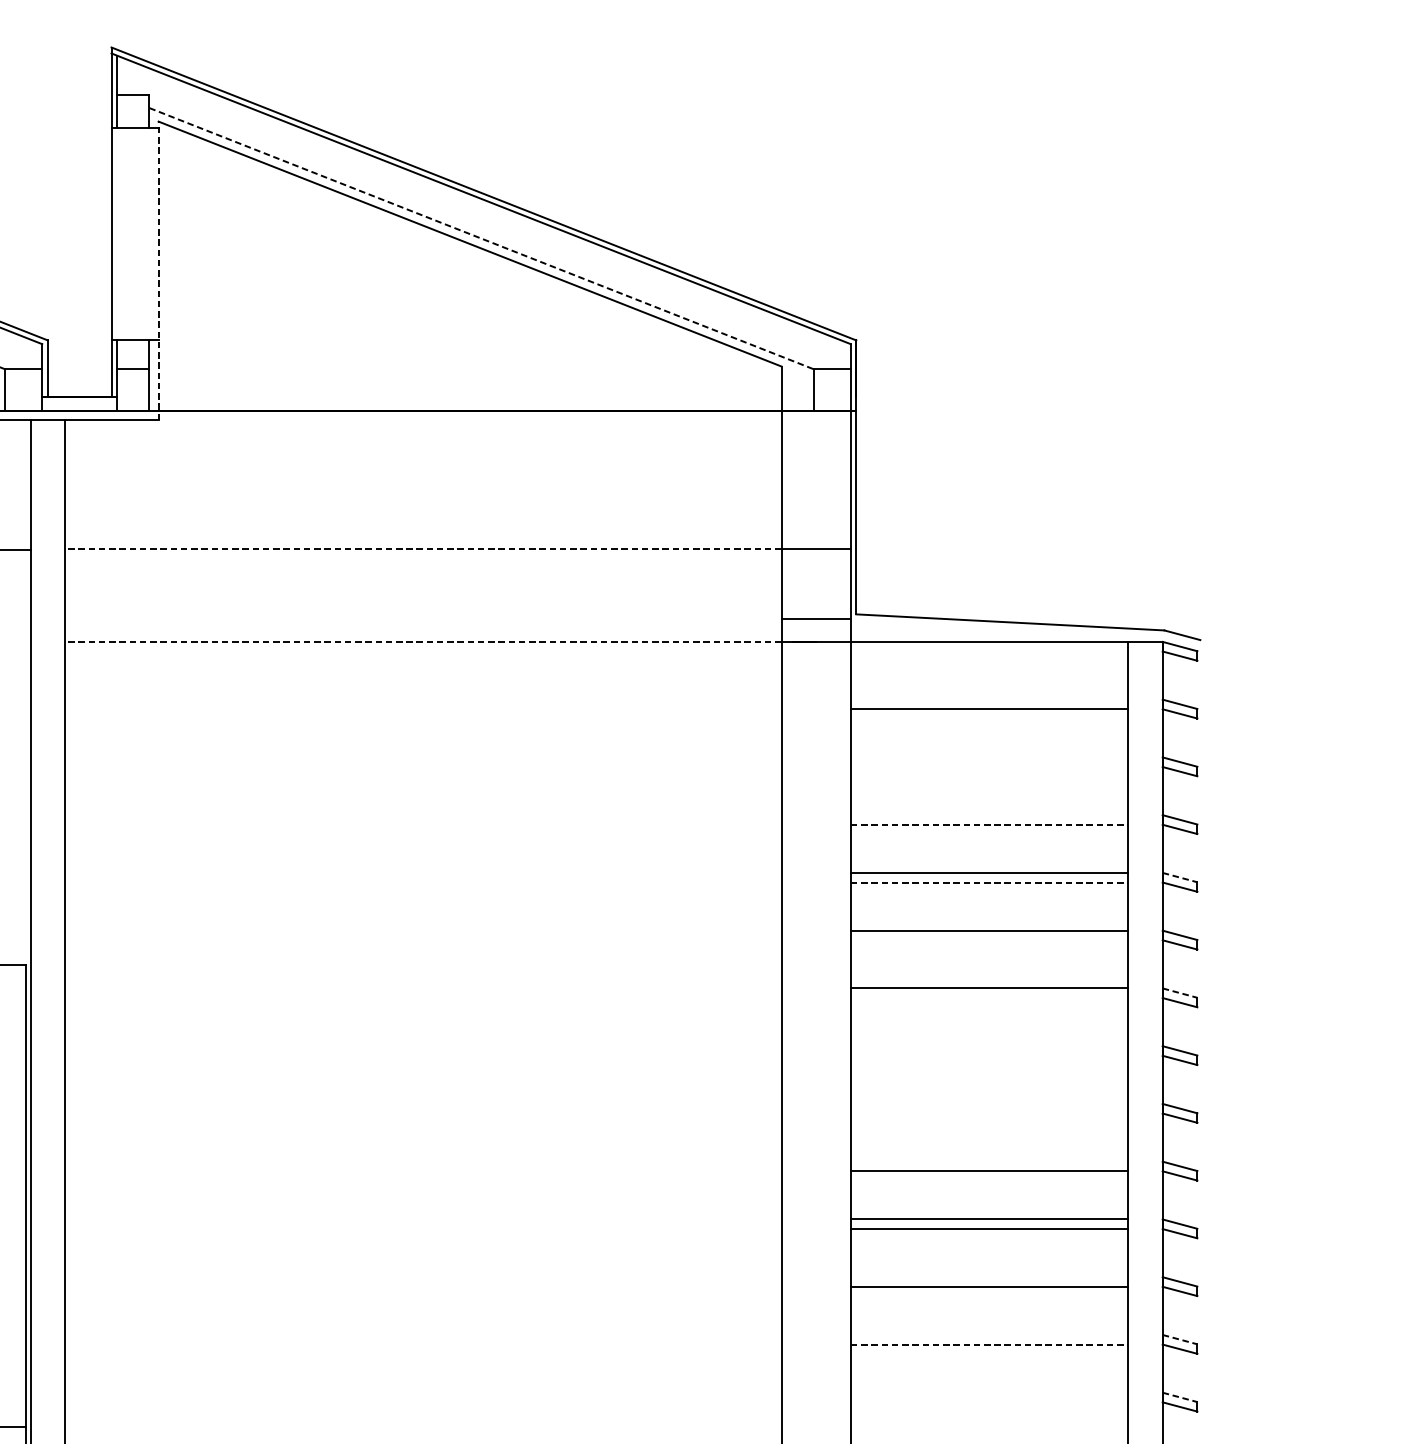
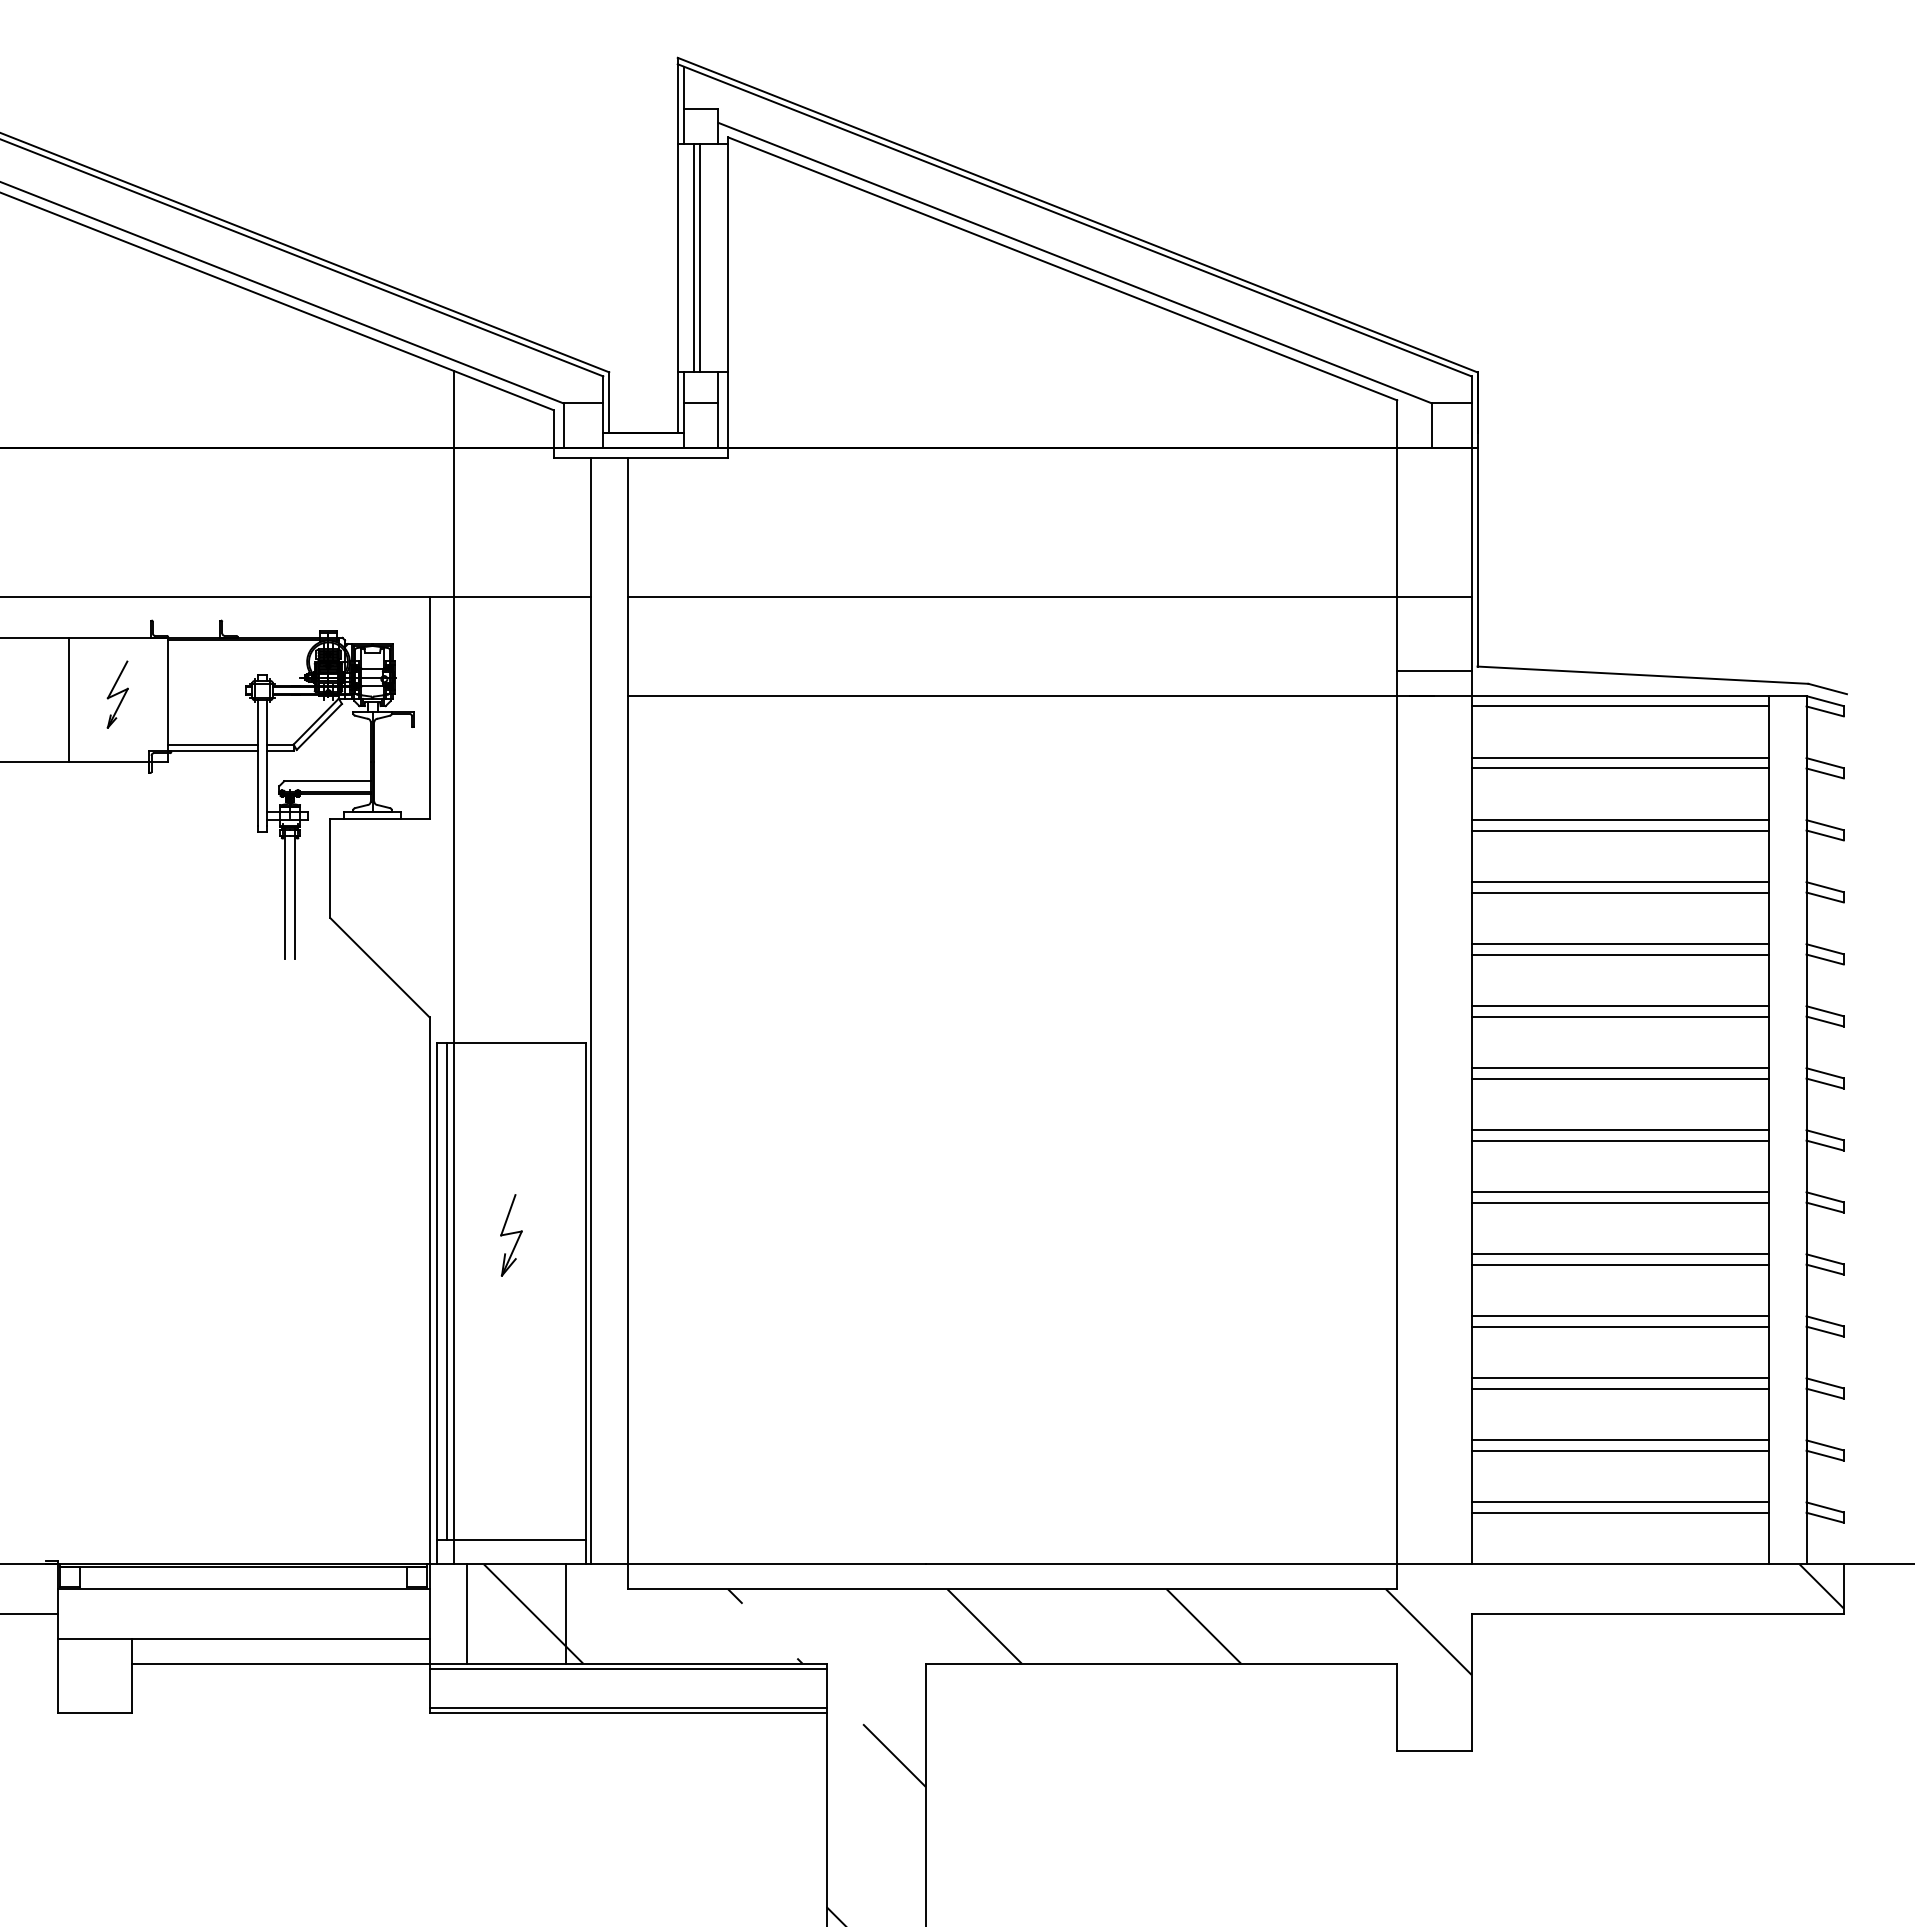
line: (126, 233) -> (693, 257), added
line: (131, 233) -> (699, 257), added
line: (481, 239) -> (1075, 263), dashed -> solid
line: (158, 270) -> (728, 297), dashed -> solid
line: (423, 549) -> (1012, 596), dashed -> solid
line: (423, 642) -> (1012, 696), dashed -> solid
line: (989, 651) -> (1620, 706), added
line: (989, 699) -> (1620, 758), added
line: (989, 757) -> (1620, 820), added
line: (989, 767) -> (1620, 830), added
line: (989, 815) -> (1620, 882), added
line: (989, 824) -> (1620, 892), dashed -> solid
line: (1180, 877) -> (1825, 949), dashed -> solid
line: (989, 882) -> (1620, 954), dashed -> solid
line: (989, 940) -> (1620, 1016), added
line: (1180, 993) -> (1825, 1073), dashed -> solid
line: (989, 997) -> (1620, 1078), added
line: (989, 1046) -> (1620, 1130), added
line: (989, 1055) -> (1620, 1140), added
line: (989, 1104) -> (1620, 1192), added
line: (989, 1113) -> (1620, 1202), added
line: (989, 1161) -> (1620, 1254), added
line: (989, 1277) -> (1620, 1378), added
line: (989, 1335) -> (1620, 1440), added
line: (1180, 1339) -> (1825, 1445), dashed -> solid
line: (989, 1344) -> (1620, 1450), dashed -> solid
line: (989, 1392) -> (1620, 1502), added
line: (1180, 1397) -> (1825, 1507), dashed -> solid
line: (989, 1402) -> (1620, 1512), added

